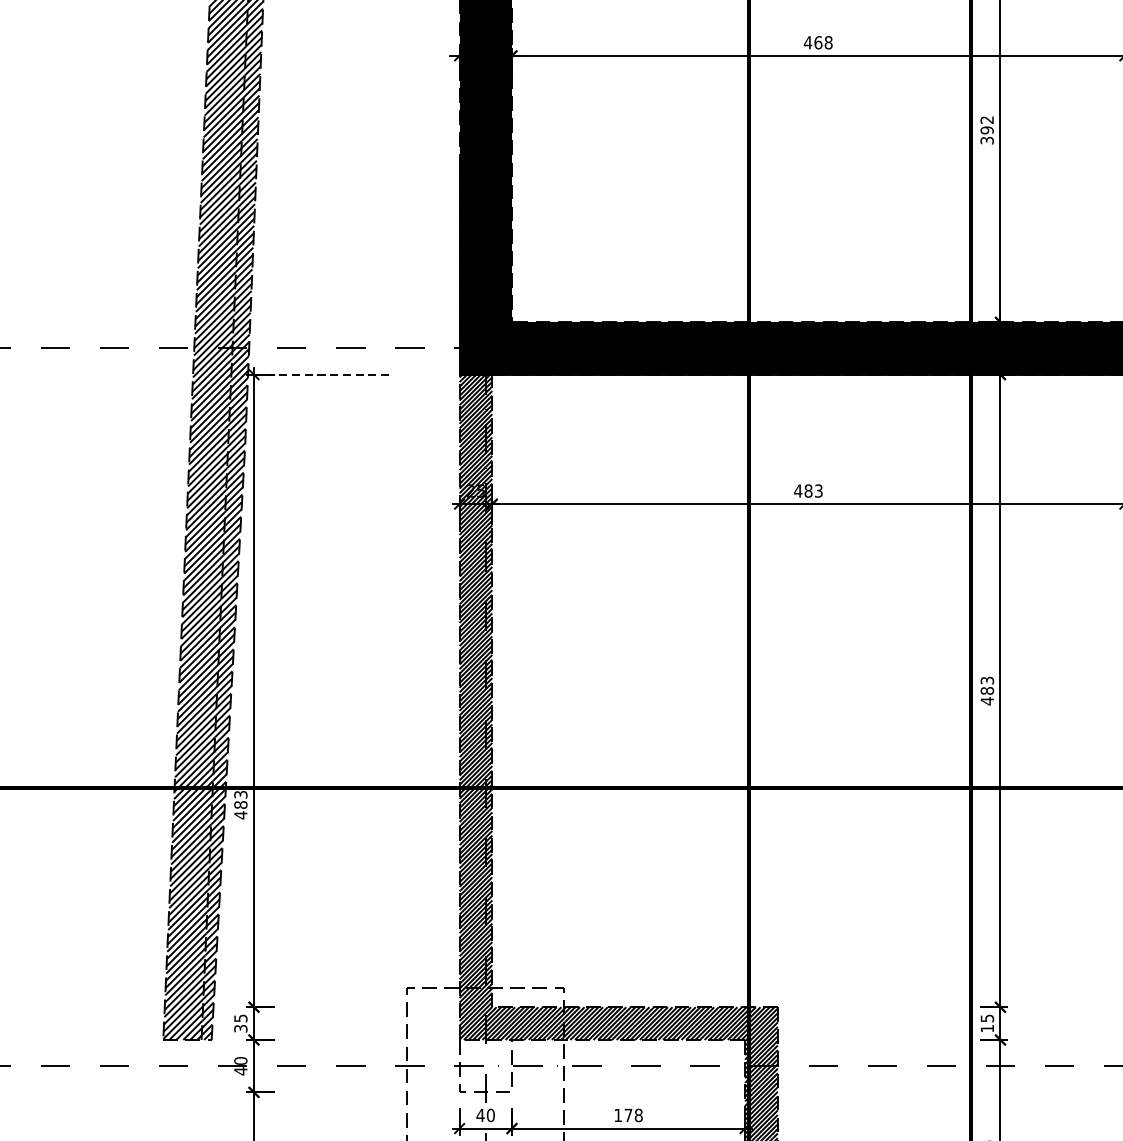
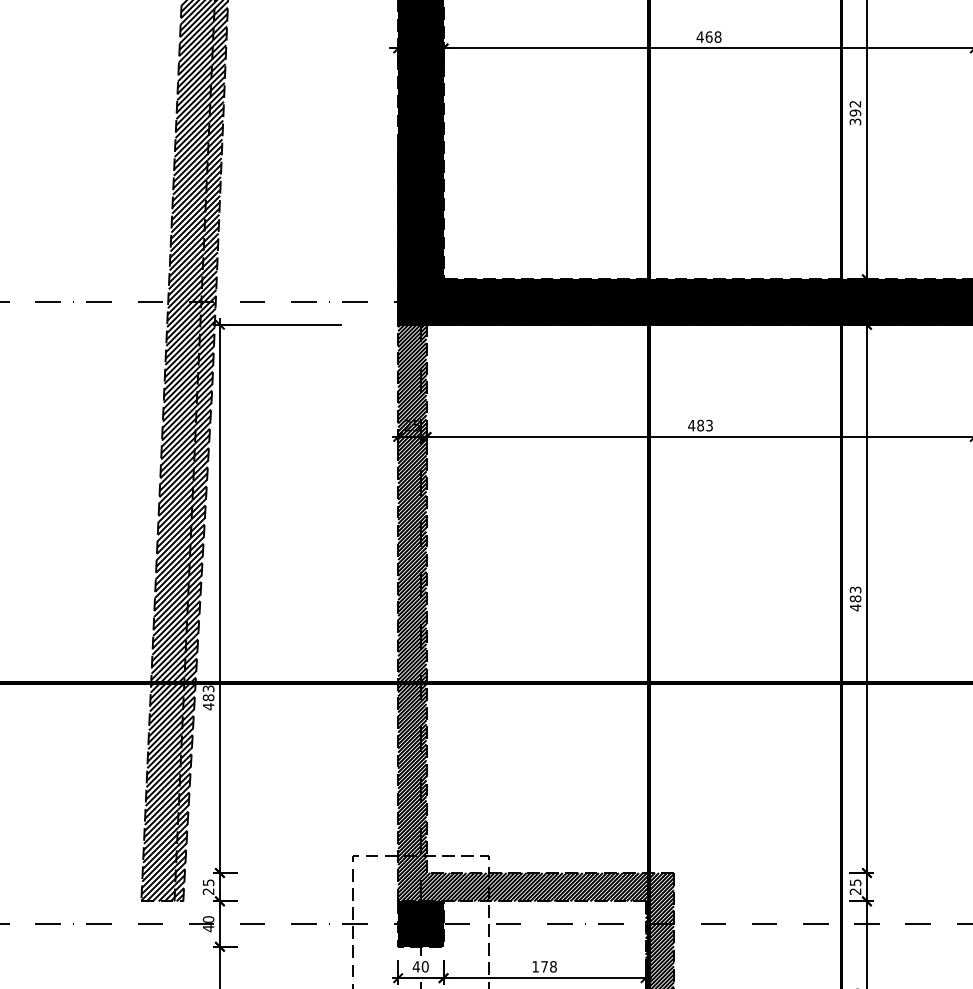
line: (323, 374) -> (280, 324), dashed -> solid
text: (240, 1028) -> (208, 891), 35 -> 25
text: (987, 1028) -> (855, 891), 15 -> 25
fill: (485, 1065) -> (420, 923), added

